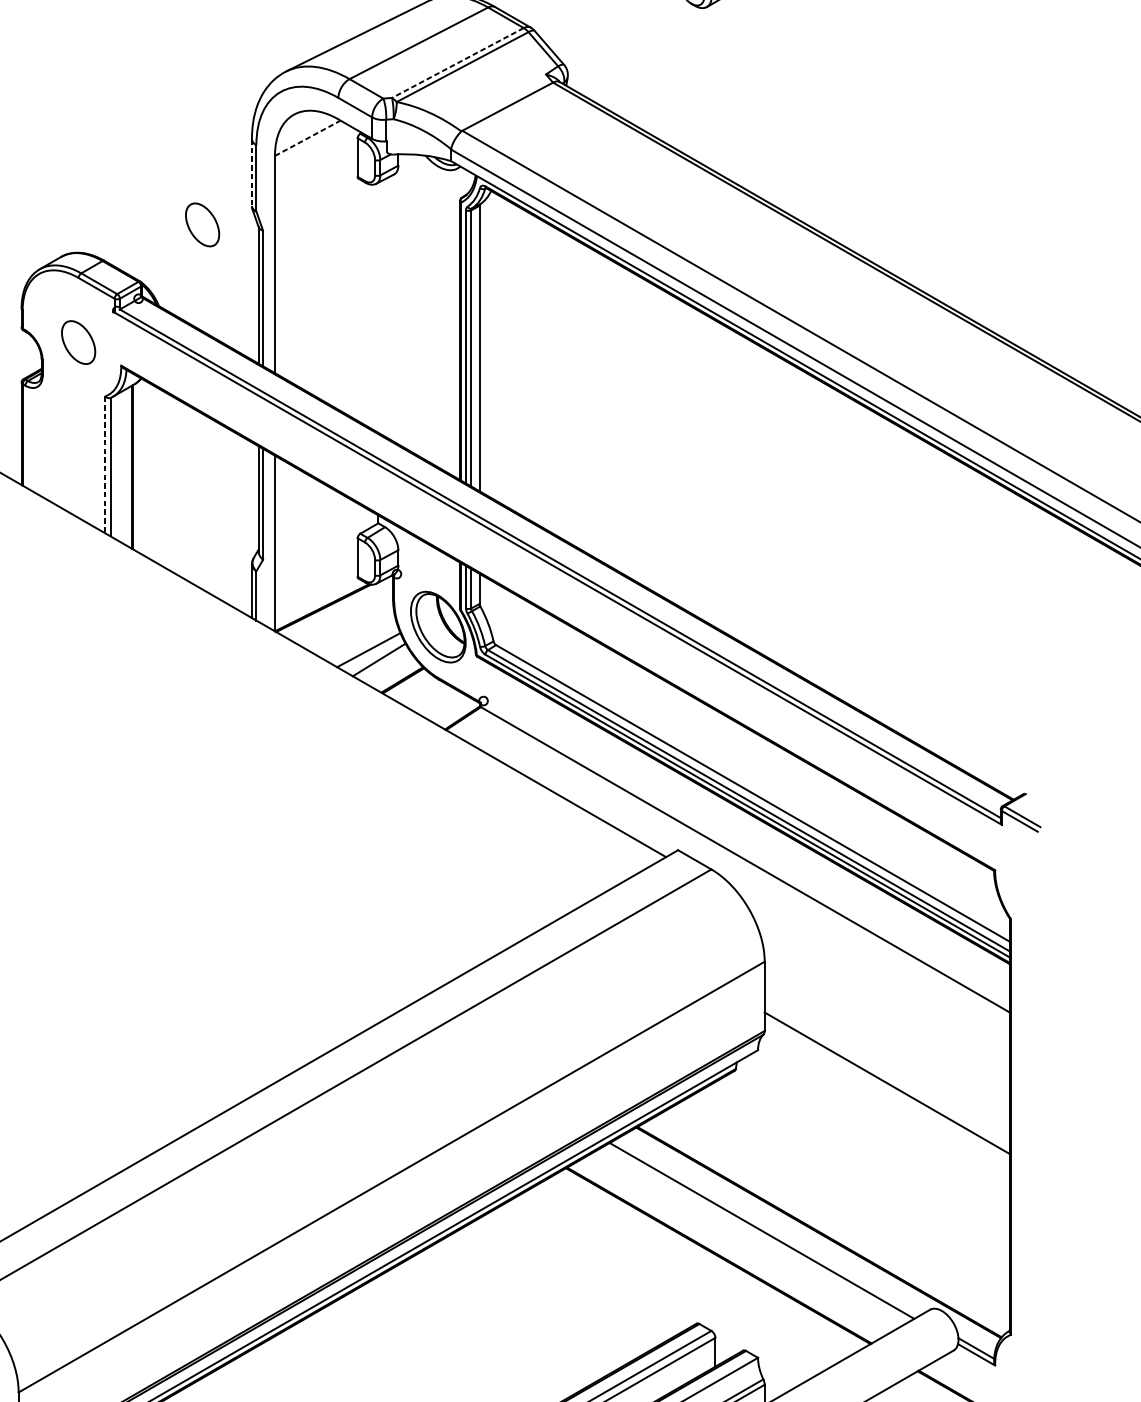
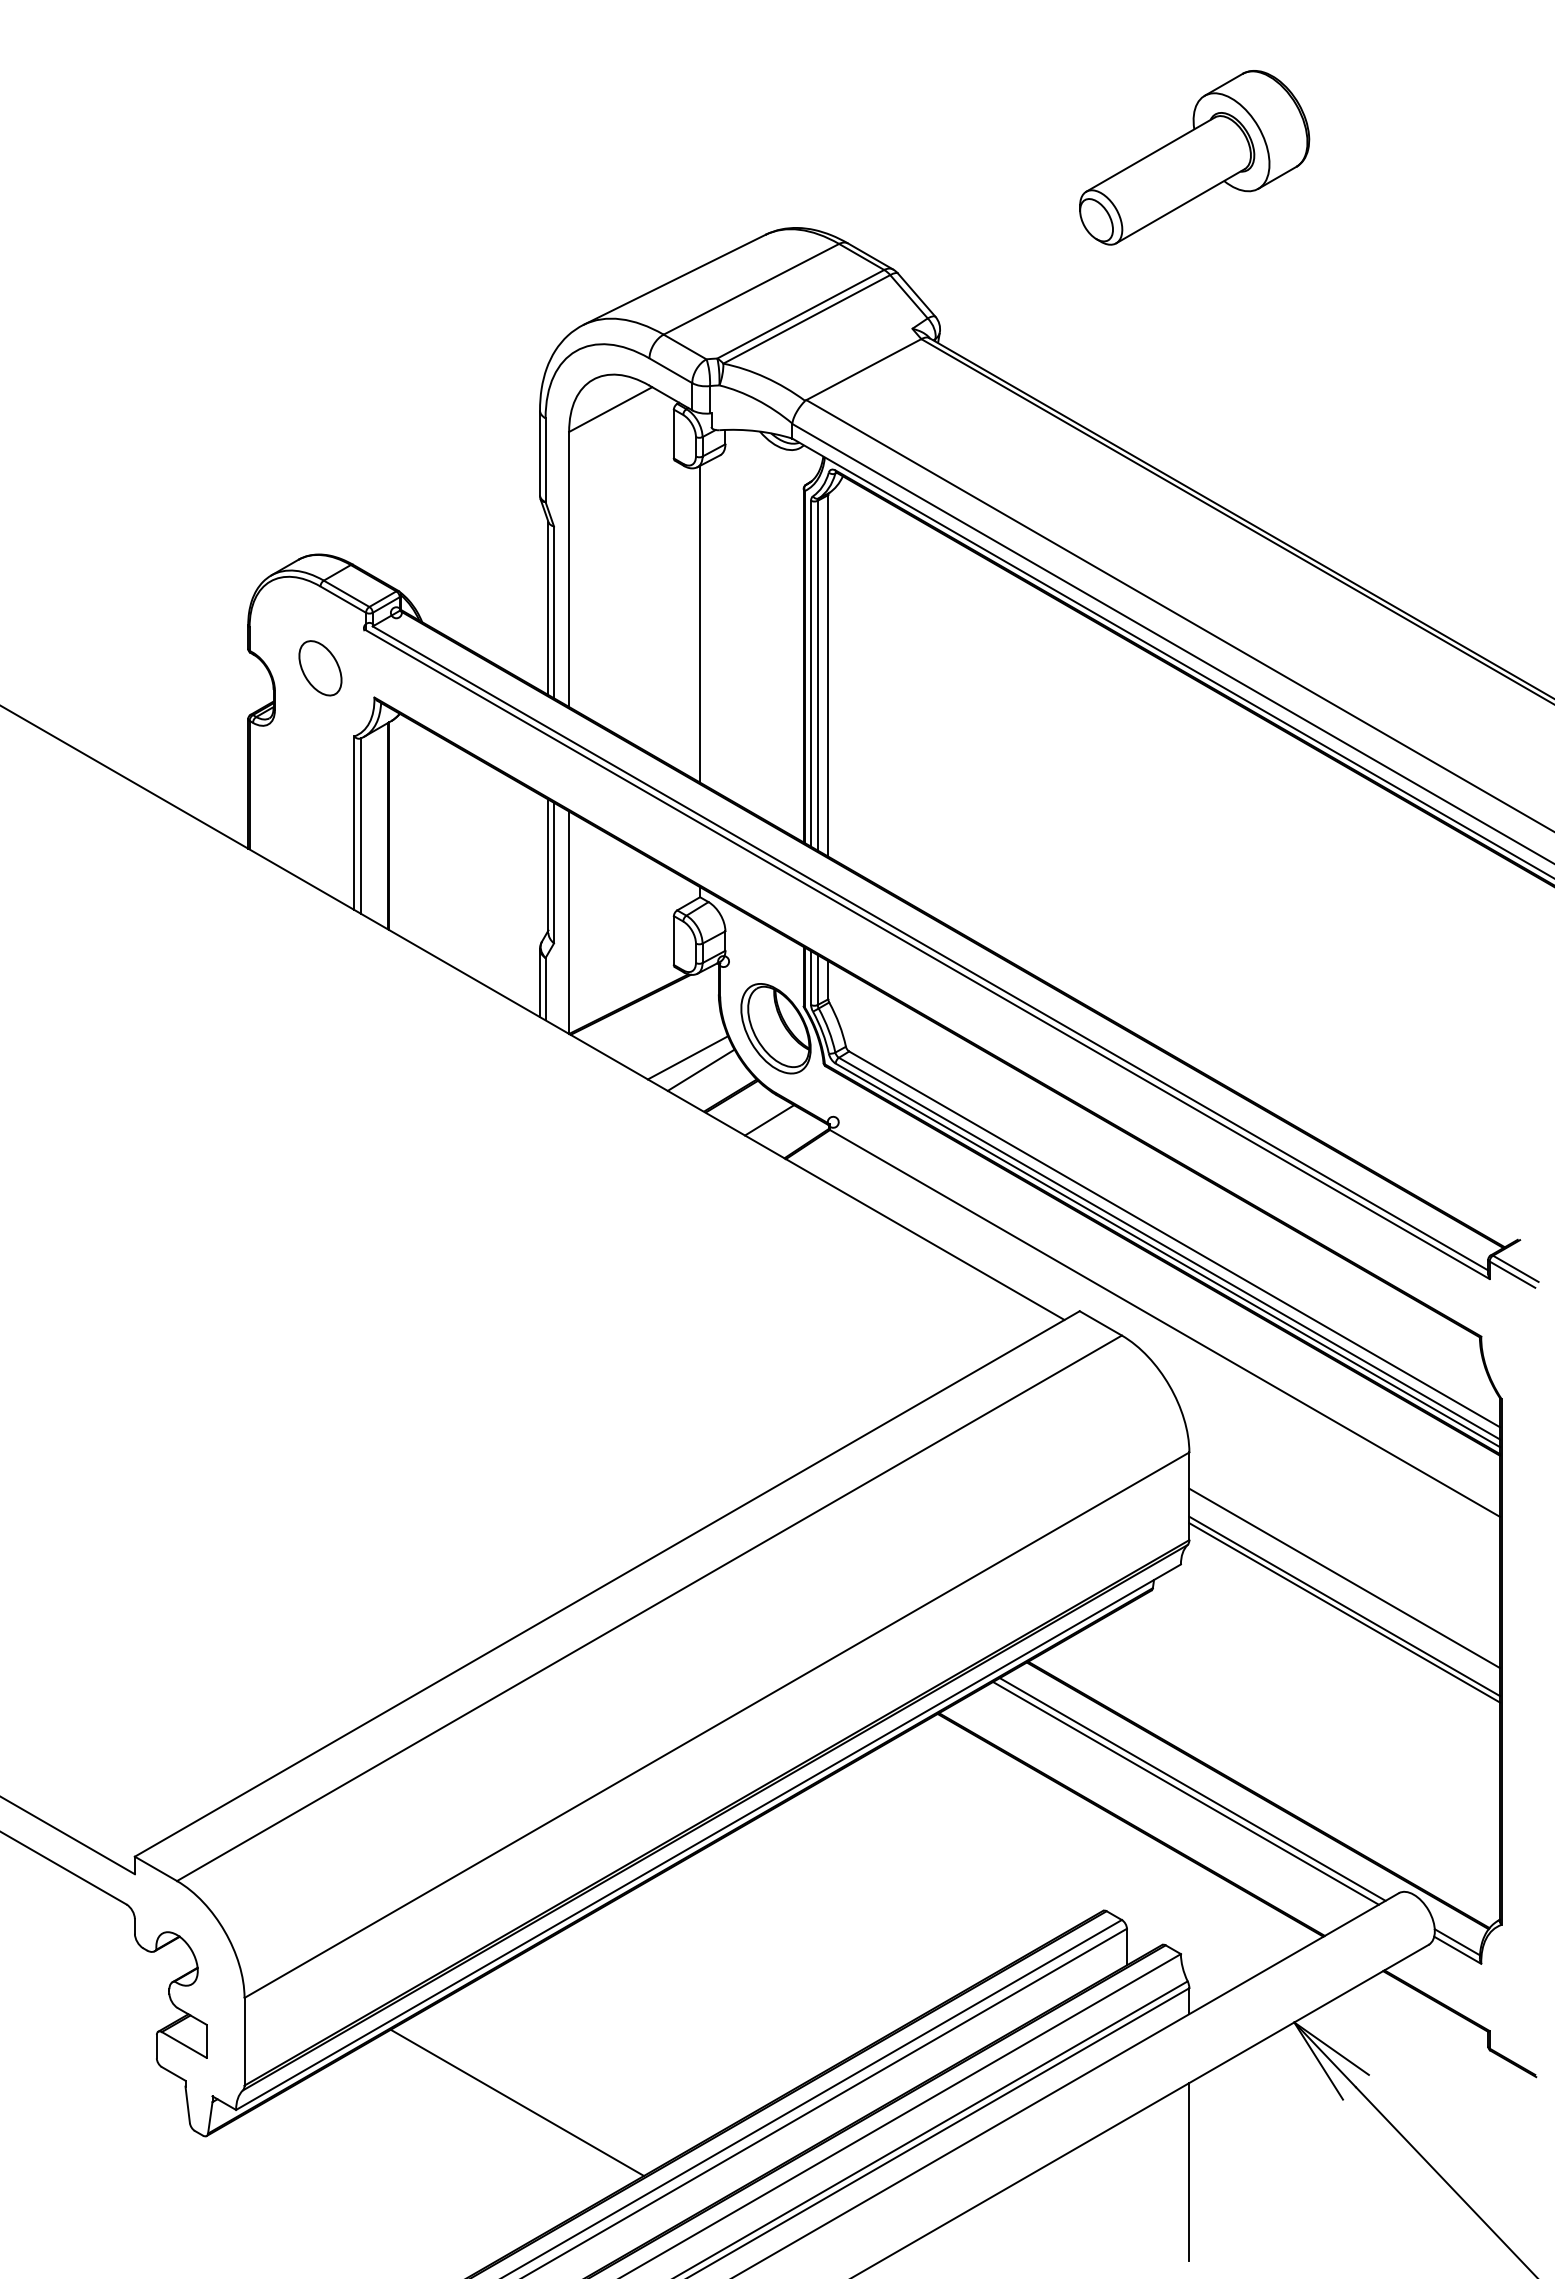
line: (457, 63) -> (800, 314), dashed -> solid
line: (308, 138) -> (611, 409), dashed -> solid
line: (252, 172) -> (540, 453), dashed -> solid
part: (202, 225) -> (477, 519), removed
line: (378, 307) -> (700, 623), added
line: (105, 465) -> (354, 823), dashed -> solid
line: (433, 699) -> (769, 1120), added
line: (887, 1061) -> (1344, 1578), added
line: (887, 1088) -> (1344, 1612), added
line: (767, 1227) -> (1192, 1789), added

